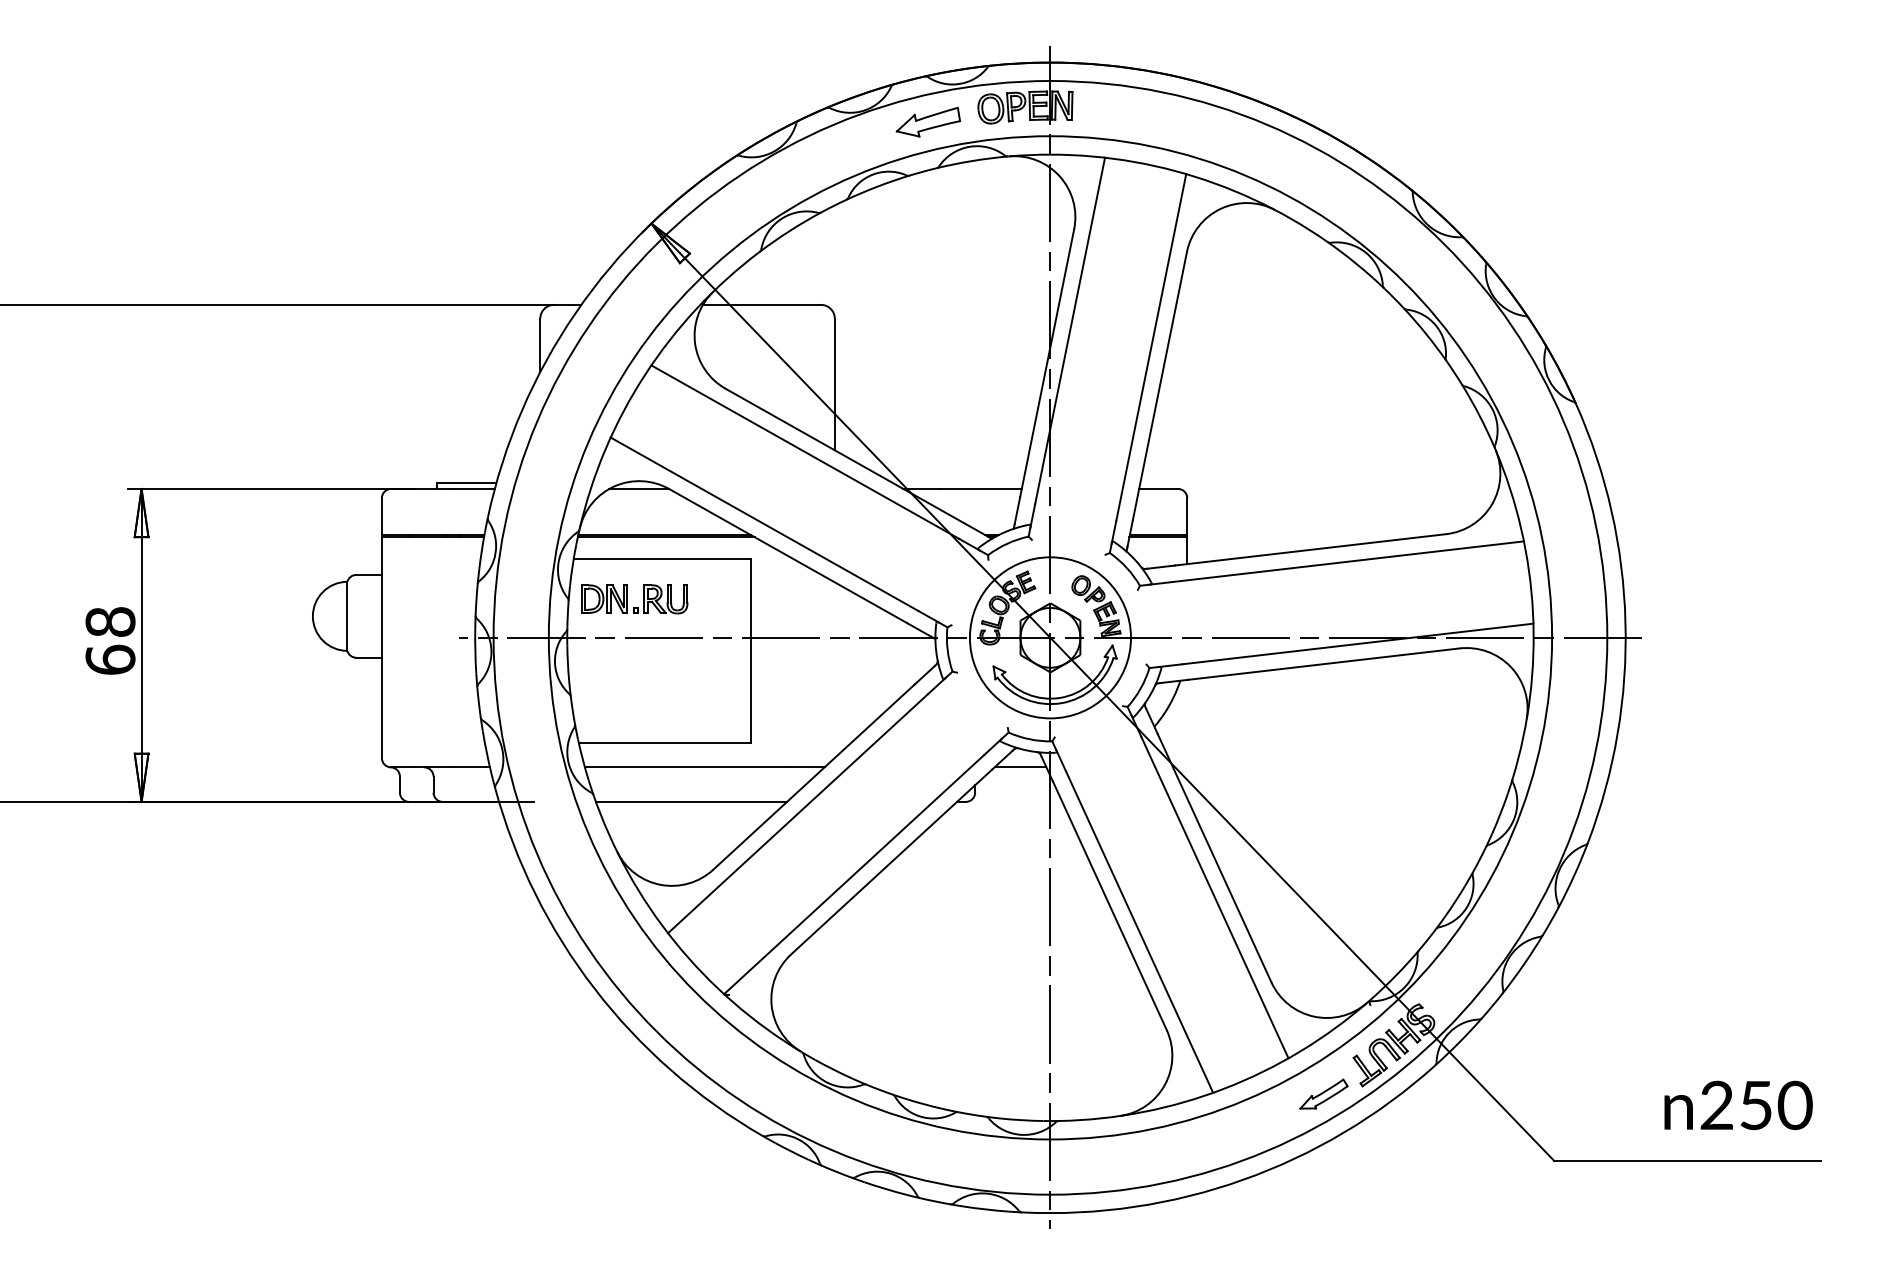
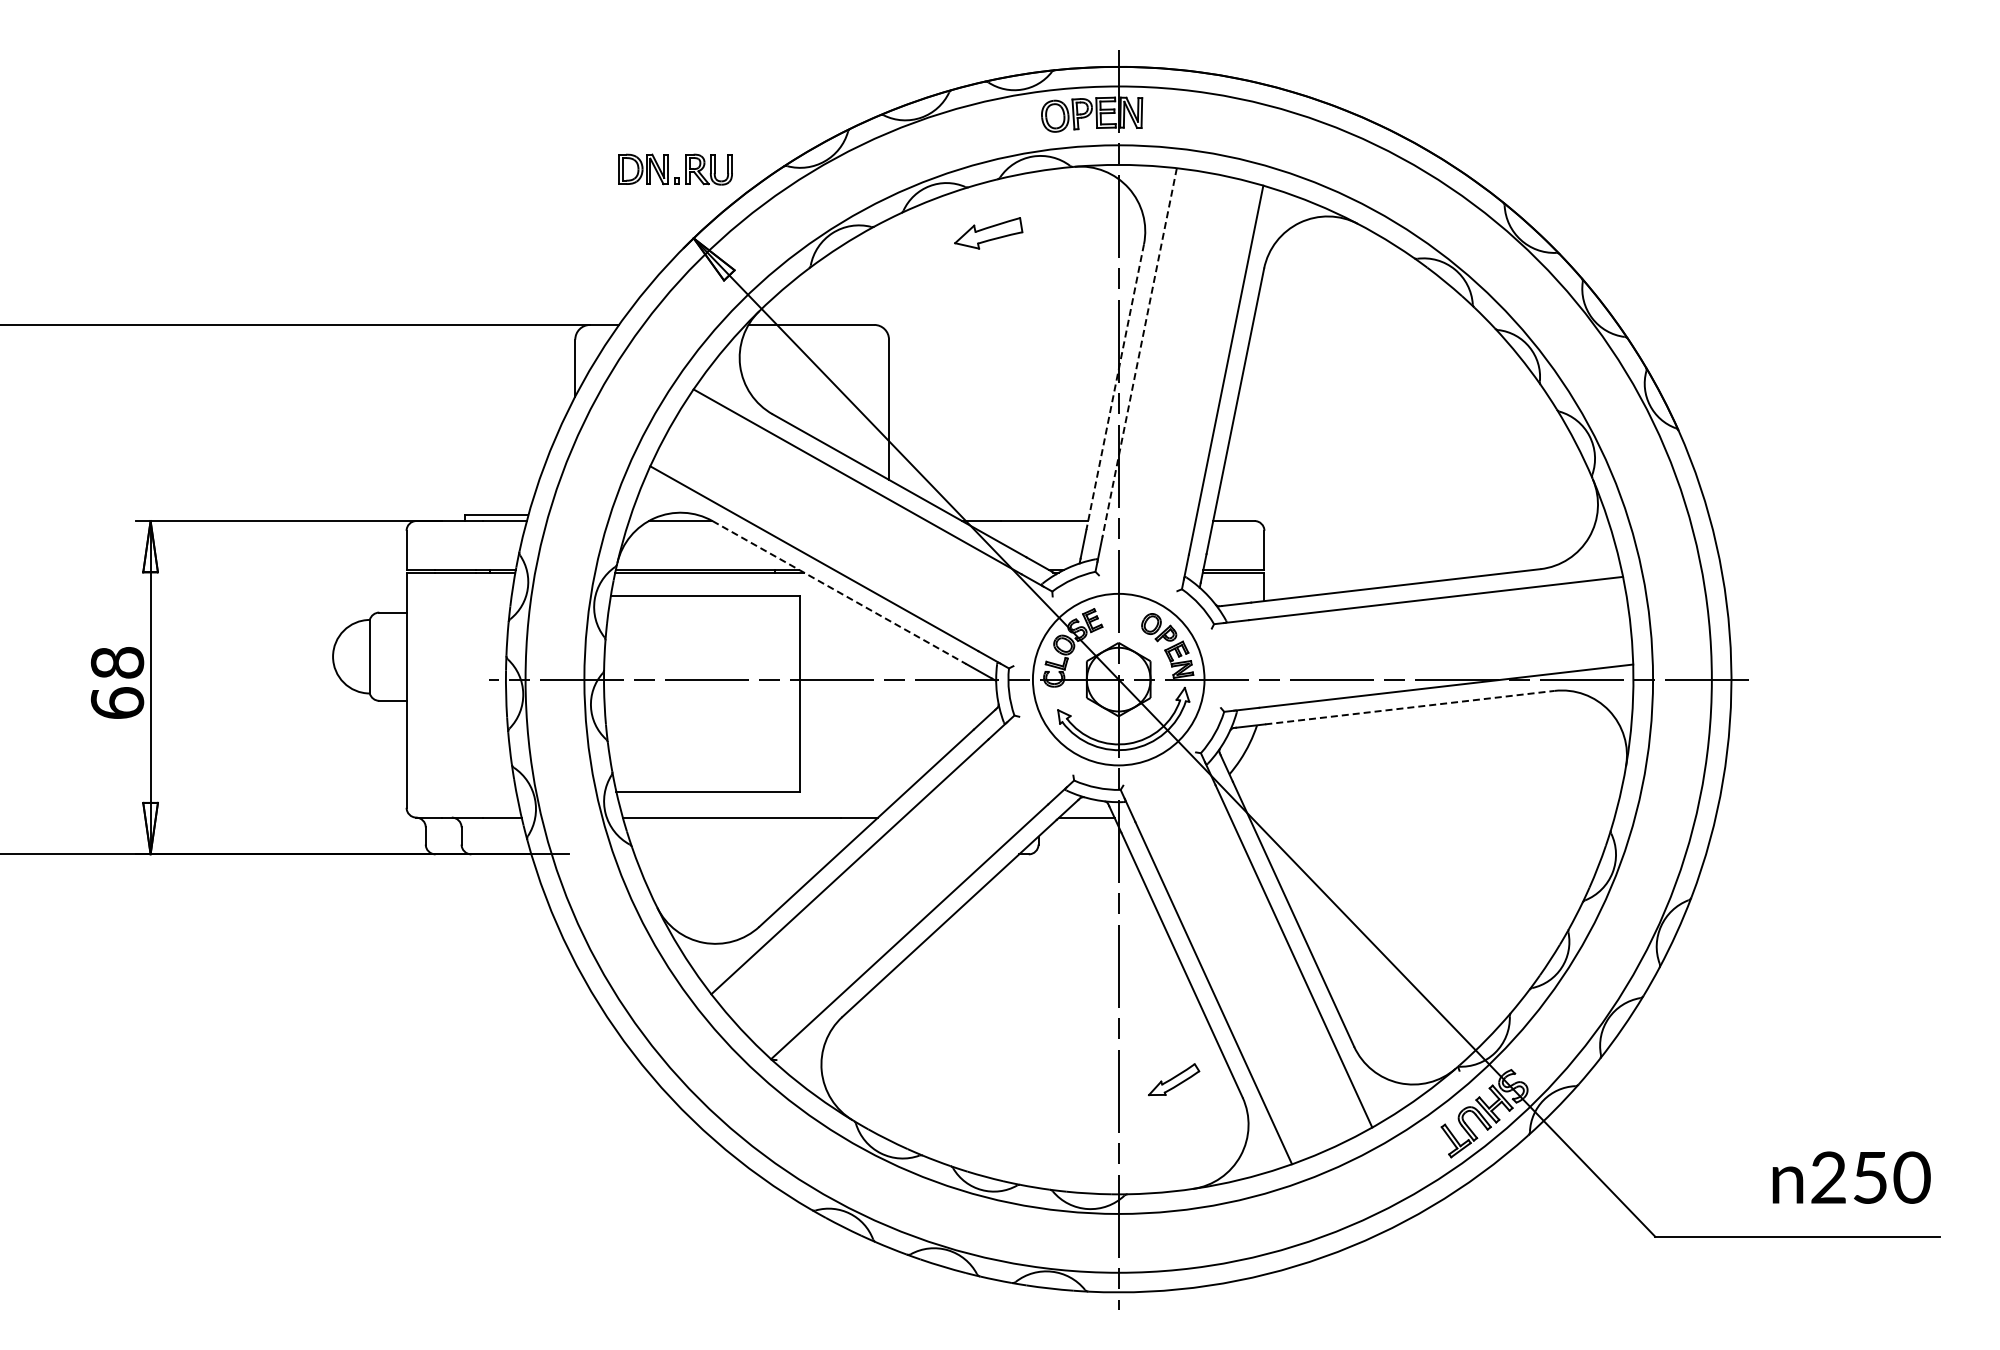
part: (928, 122) -> (988, 233), moved
line: (1069, 331) -> (1139, 353), solid -> dashed
line: (1047, 363) -> (1115, 387), solid -> dashed
line: (788, 556) -> (839, 592), solid -> dashed
part: (627, 599) -> (668, 169), moved
line: (1323, 664) -> (1409, 707), solid -> dashed
line: (691, 802) -> (736, 854), removed
part: (1324, 1093) -> (1174, 1079), moved

